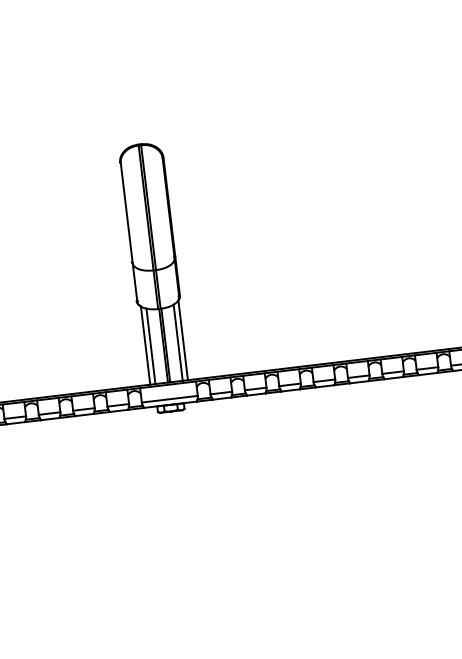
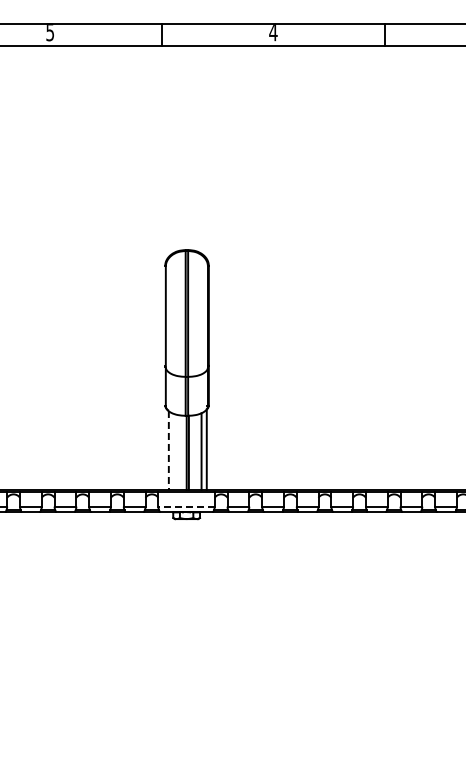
line: (145, 345) -> (168, 450), solid -> dashed
line: (151, 345) -> (174, 451), removed
line: (169, 399) -> (186, 506), solid -> dashed

